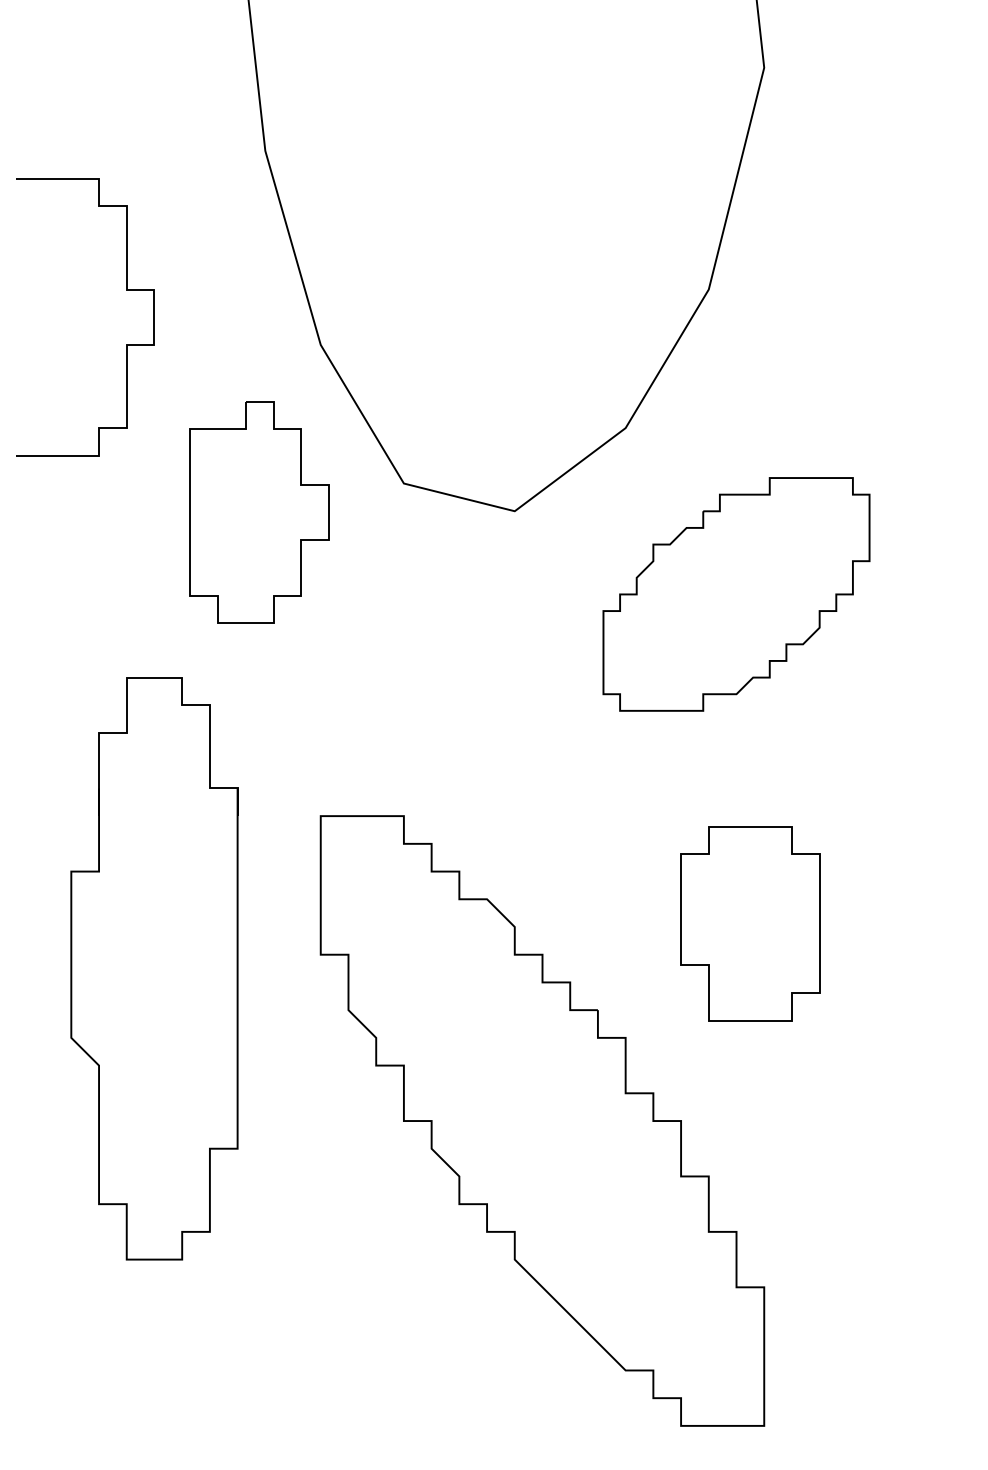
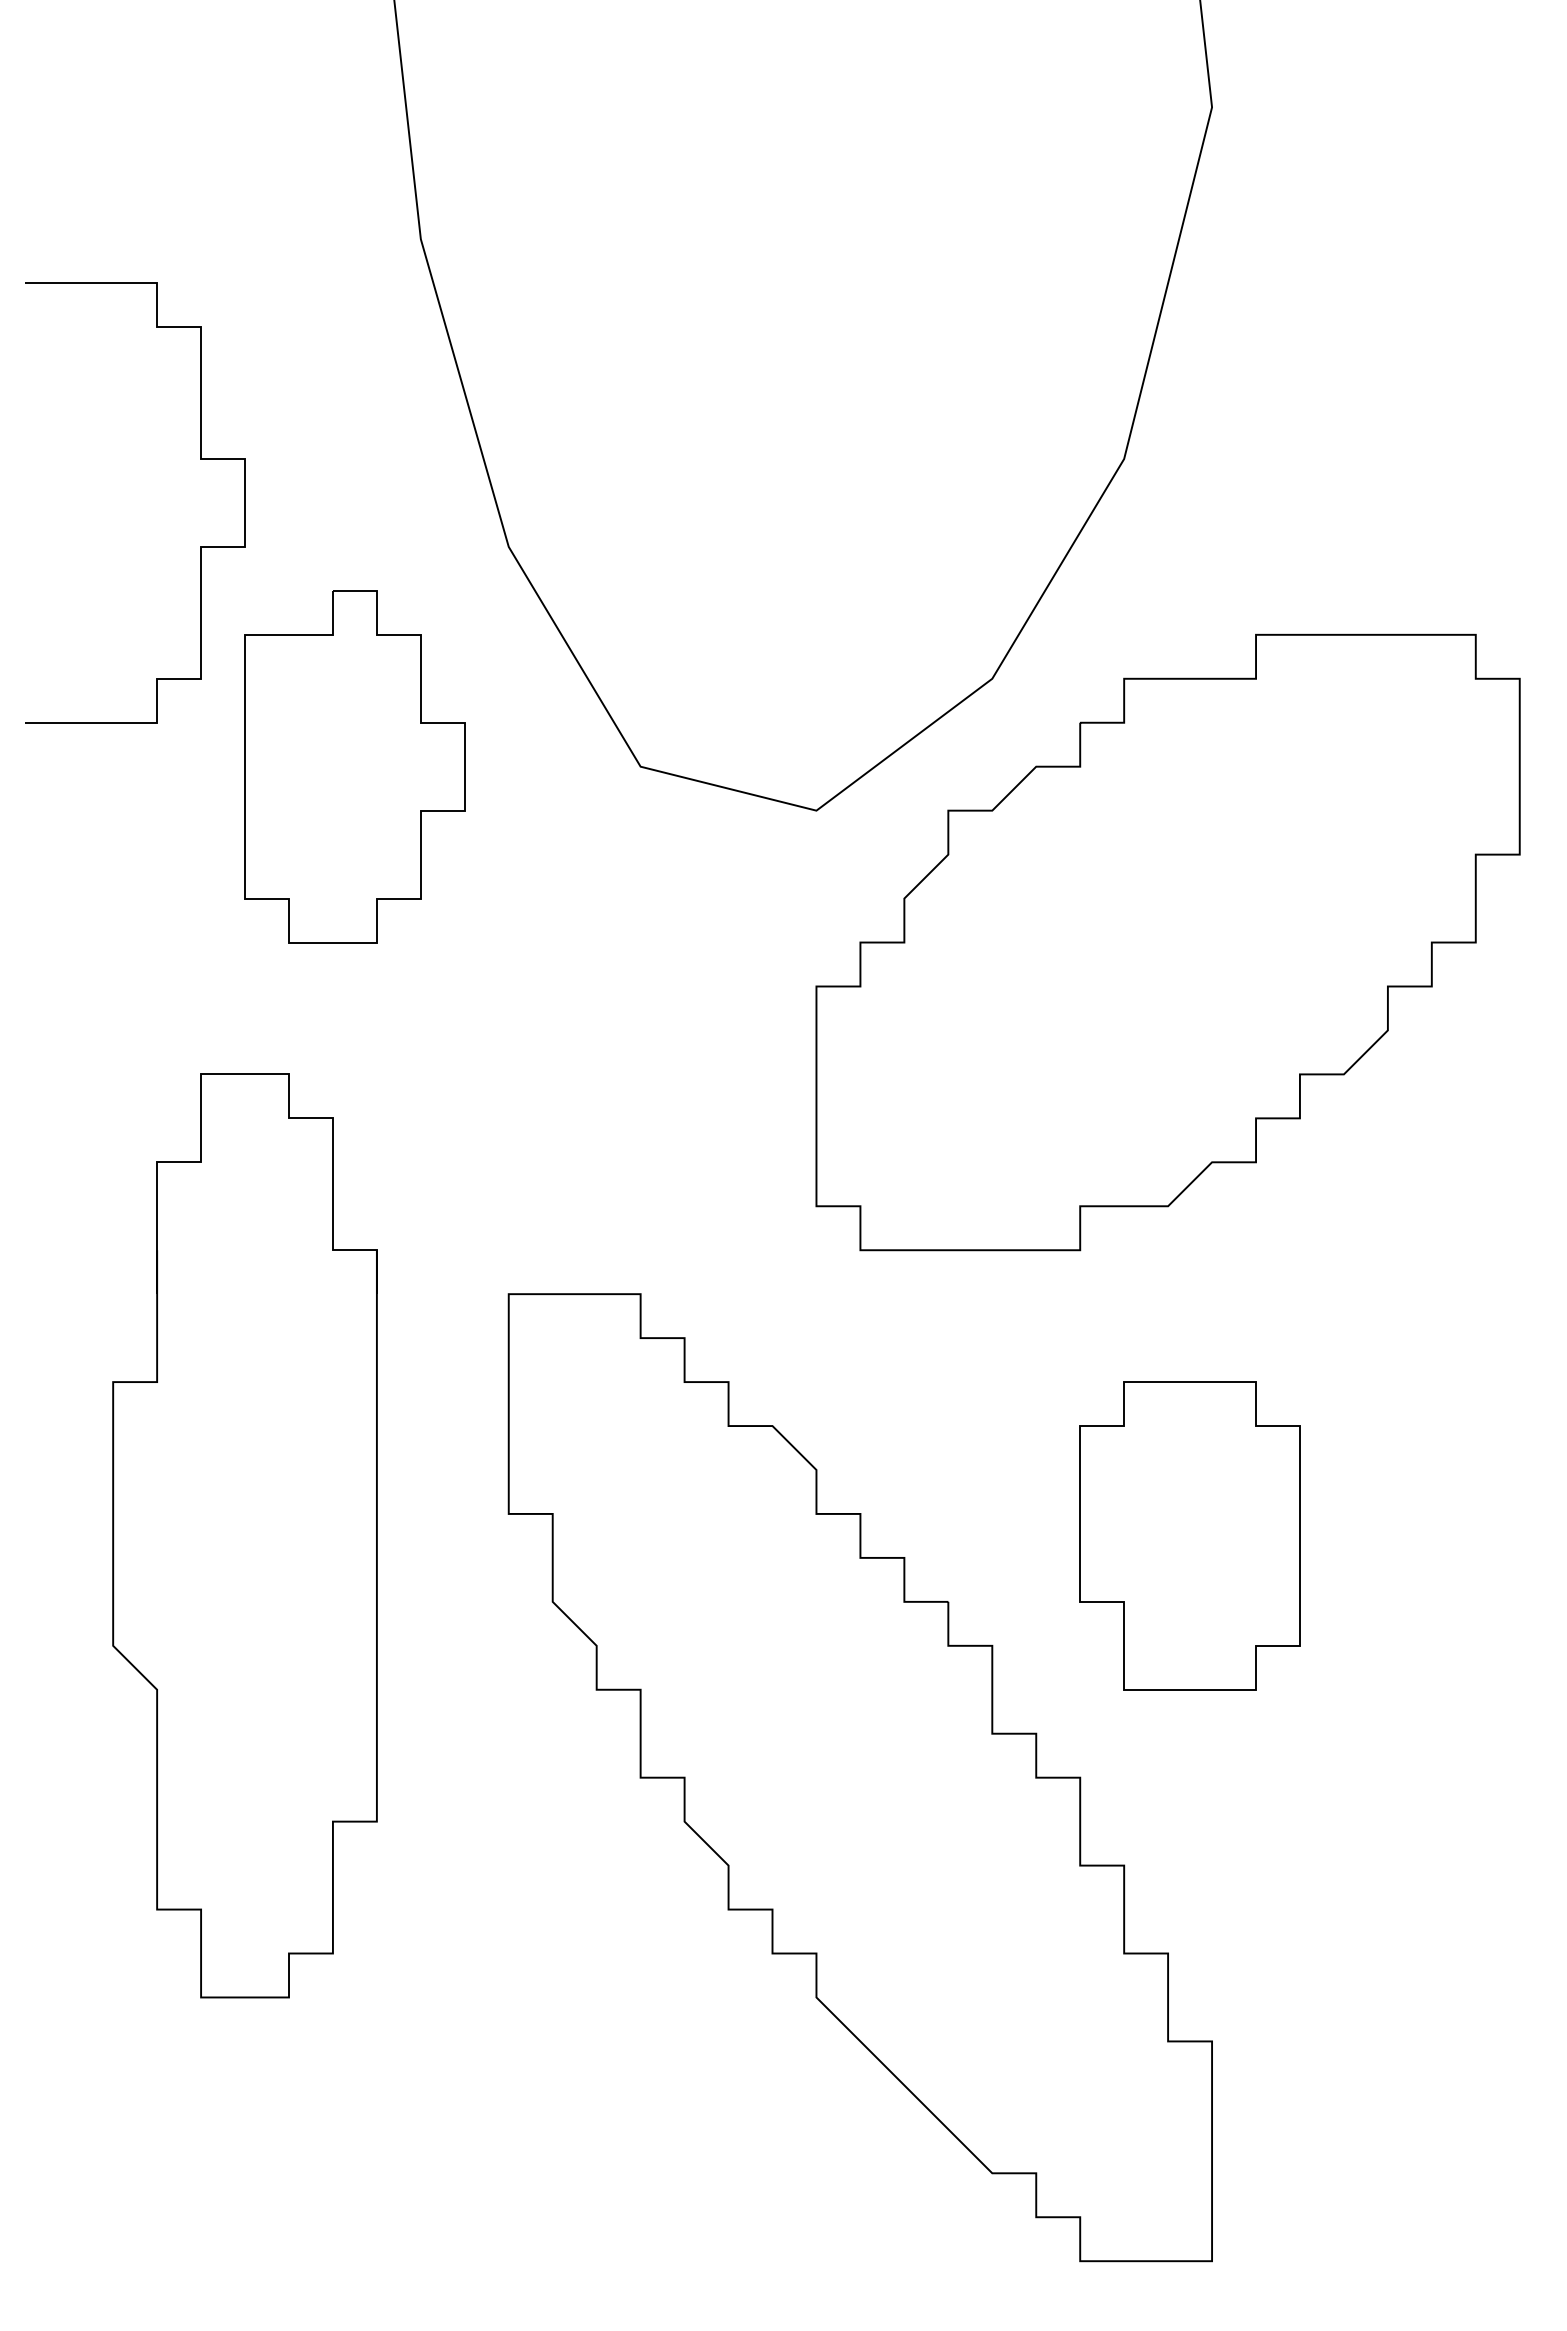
part: (259, 512) -> (354, 766), moved
part: (736, 594) -> (1168, 942), size x1.67
part: (750, 923) -> (1190, 1535), moved

